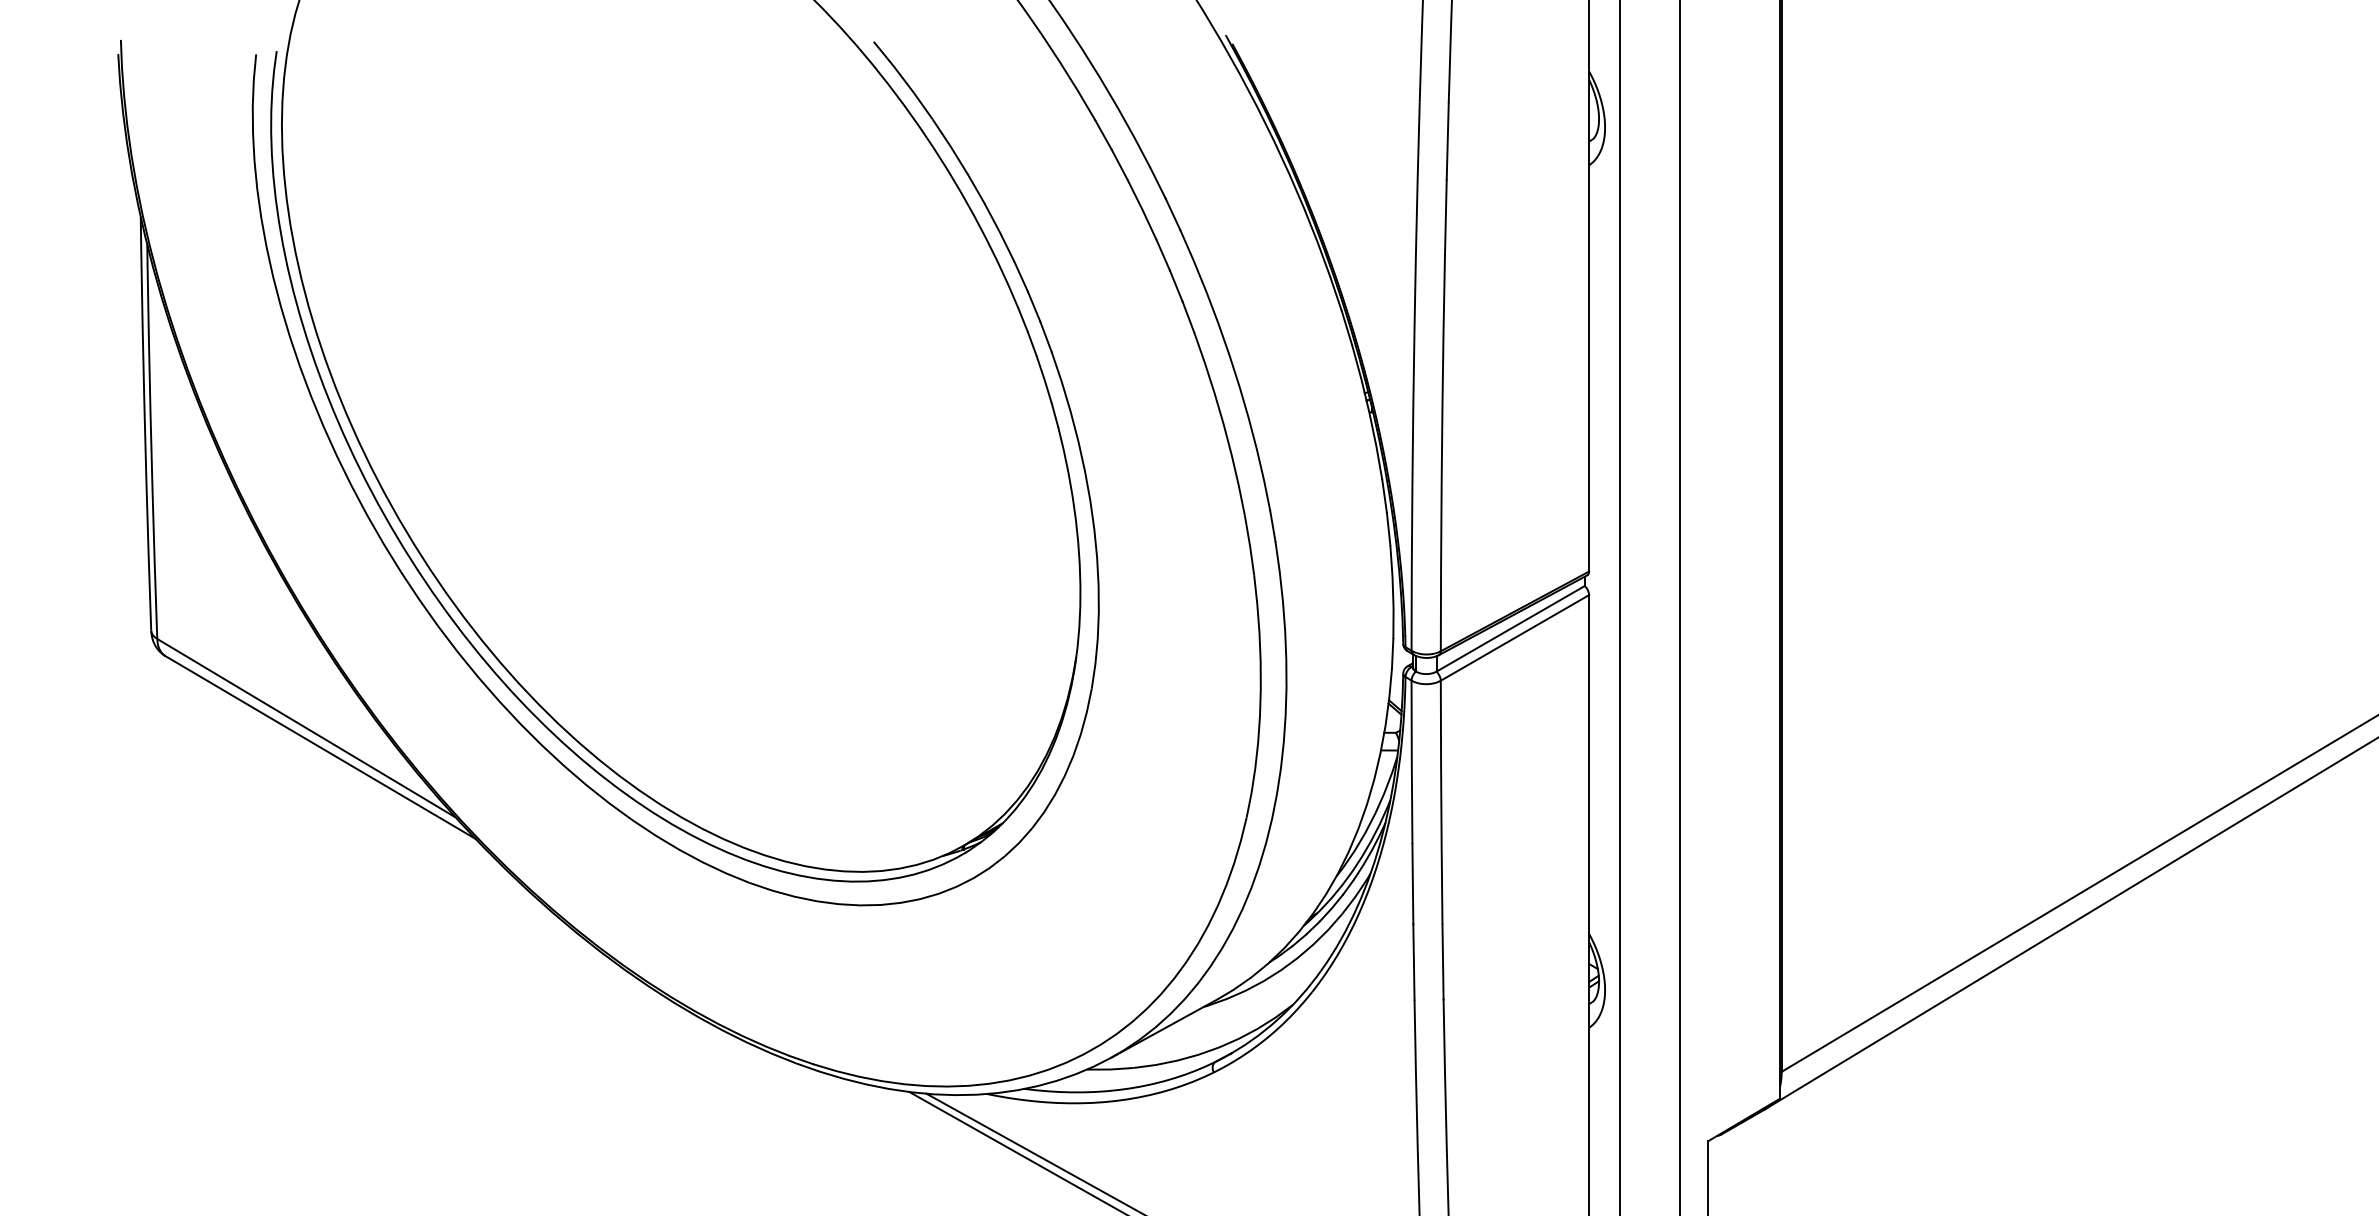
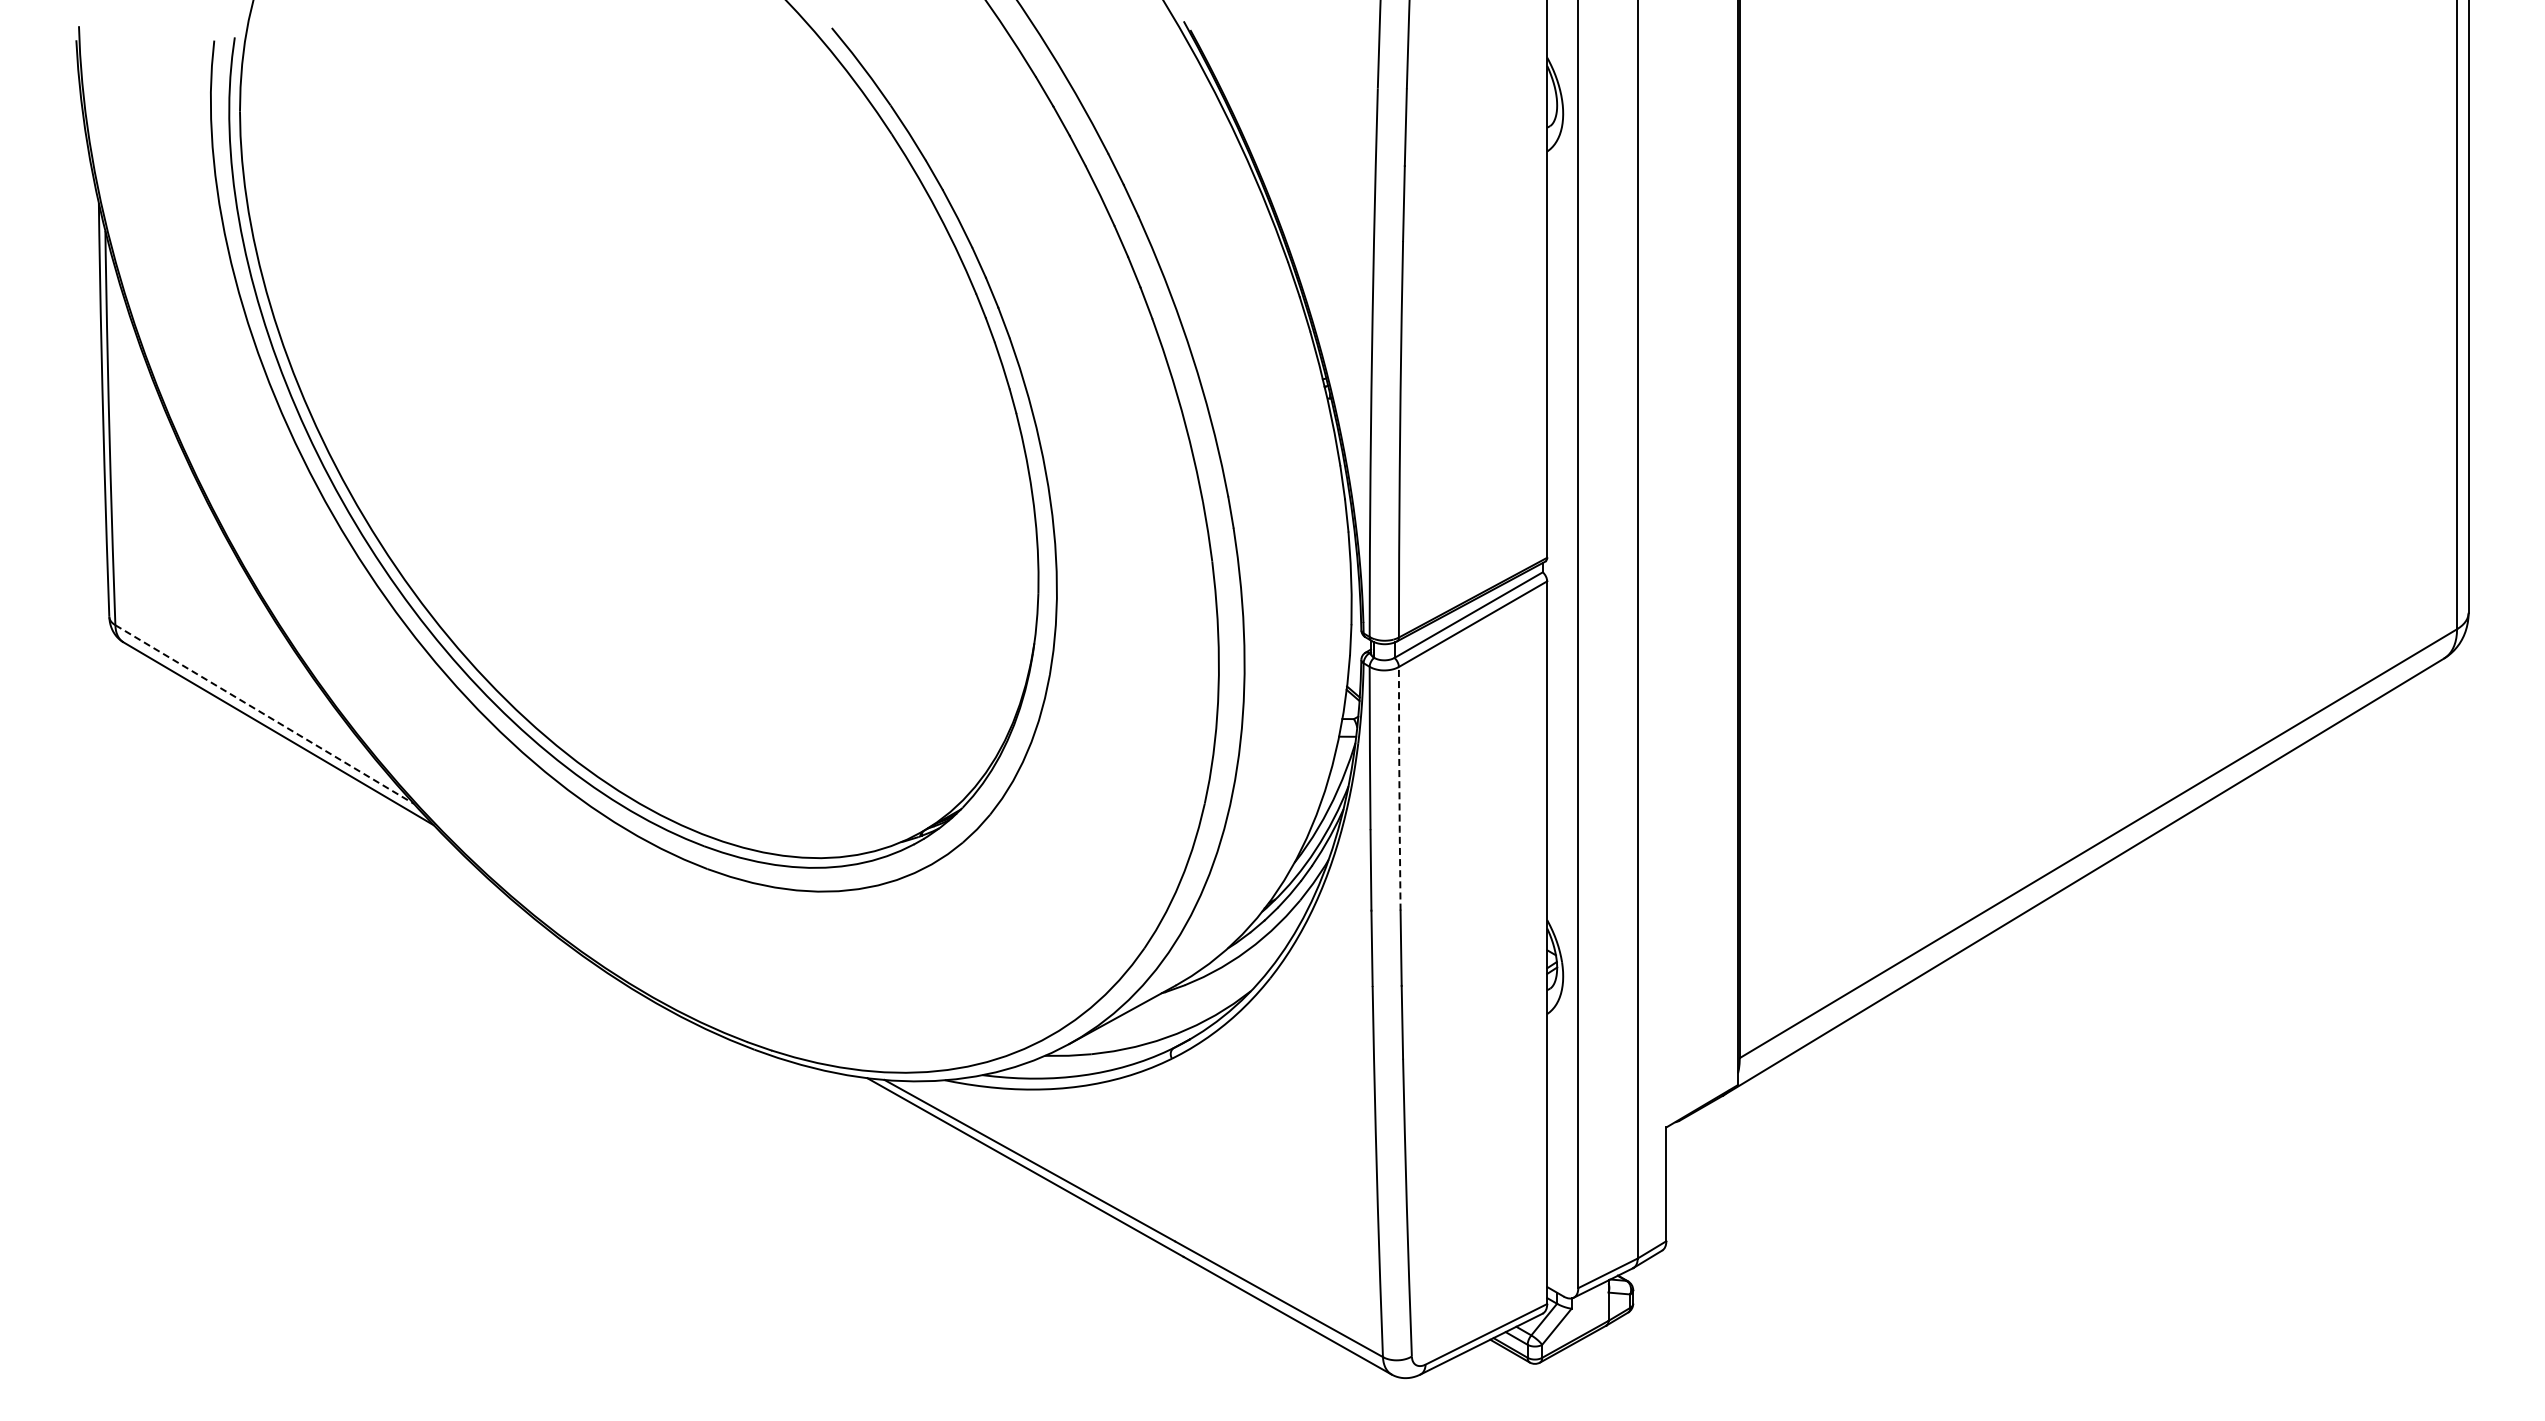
line: (306, 728) -> (264, 714), solid -> dashed
line: (1441, 802) -> (1399, 788), solid -> dashed

